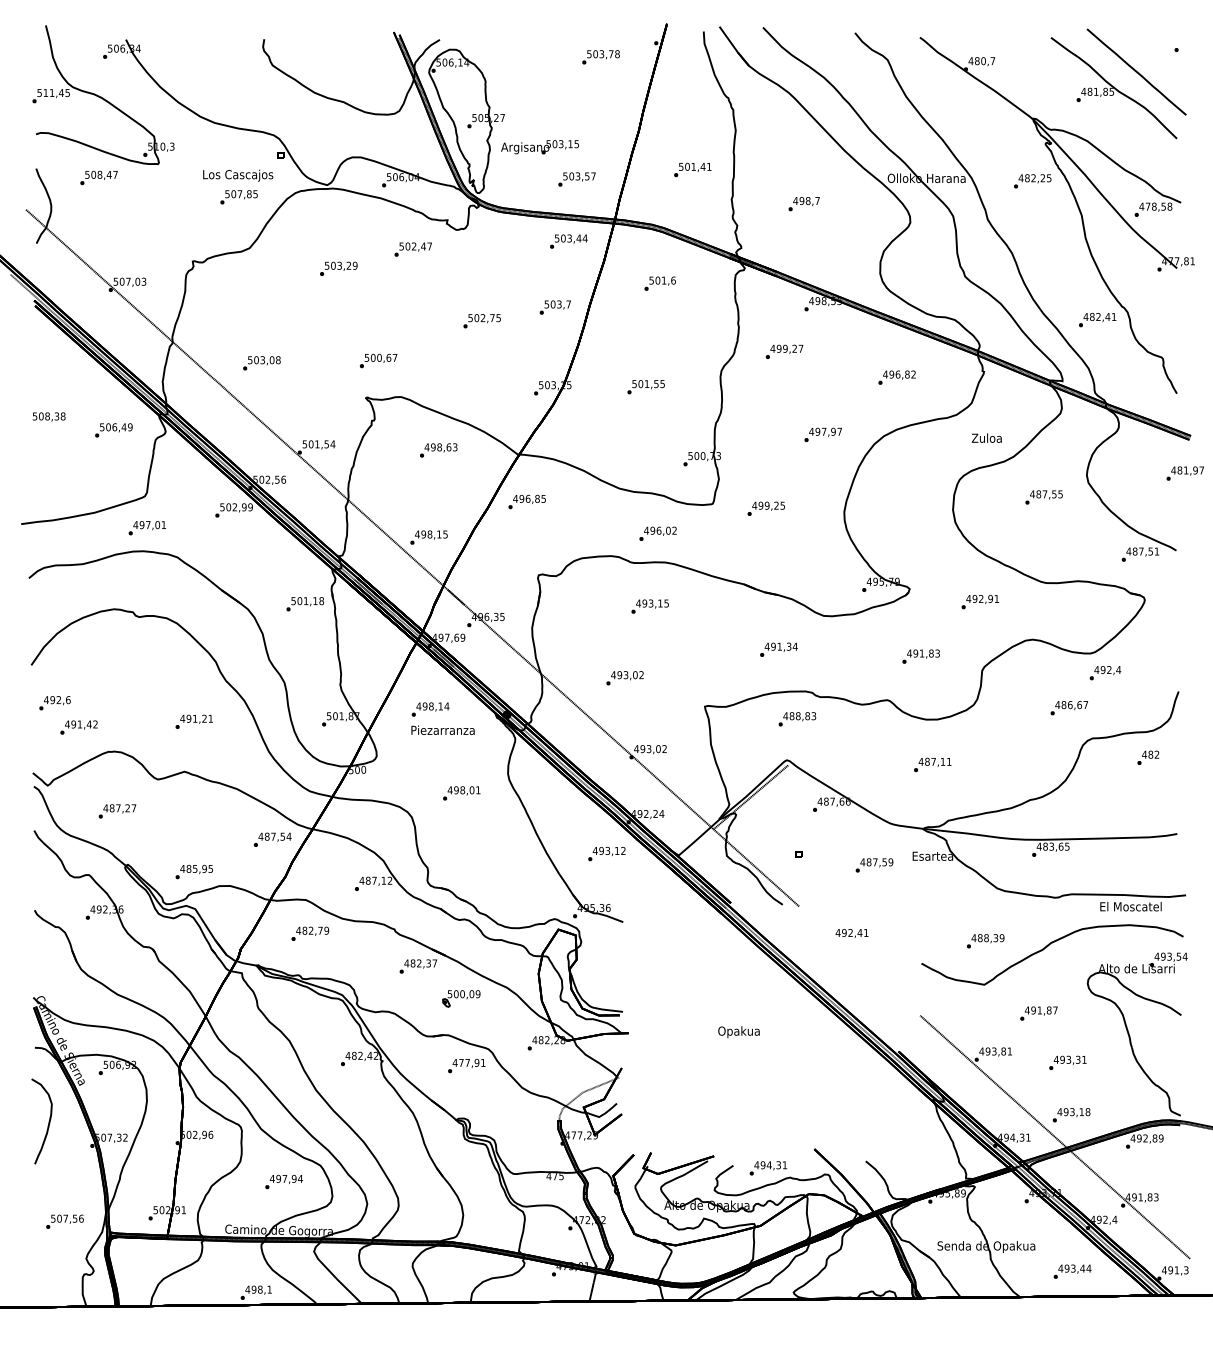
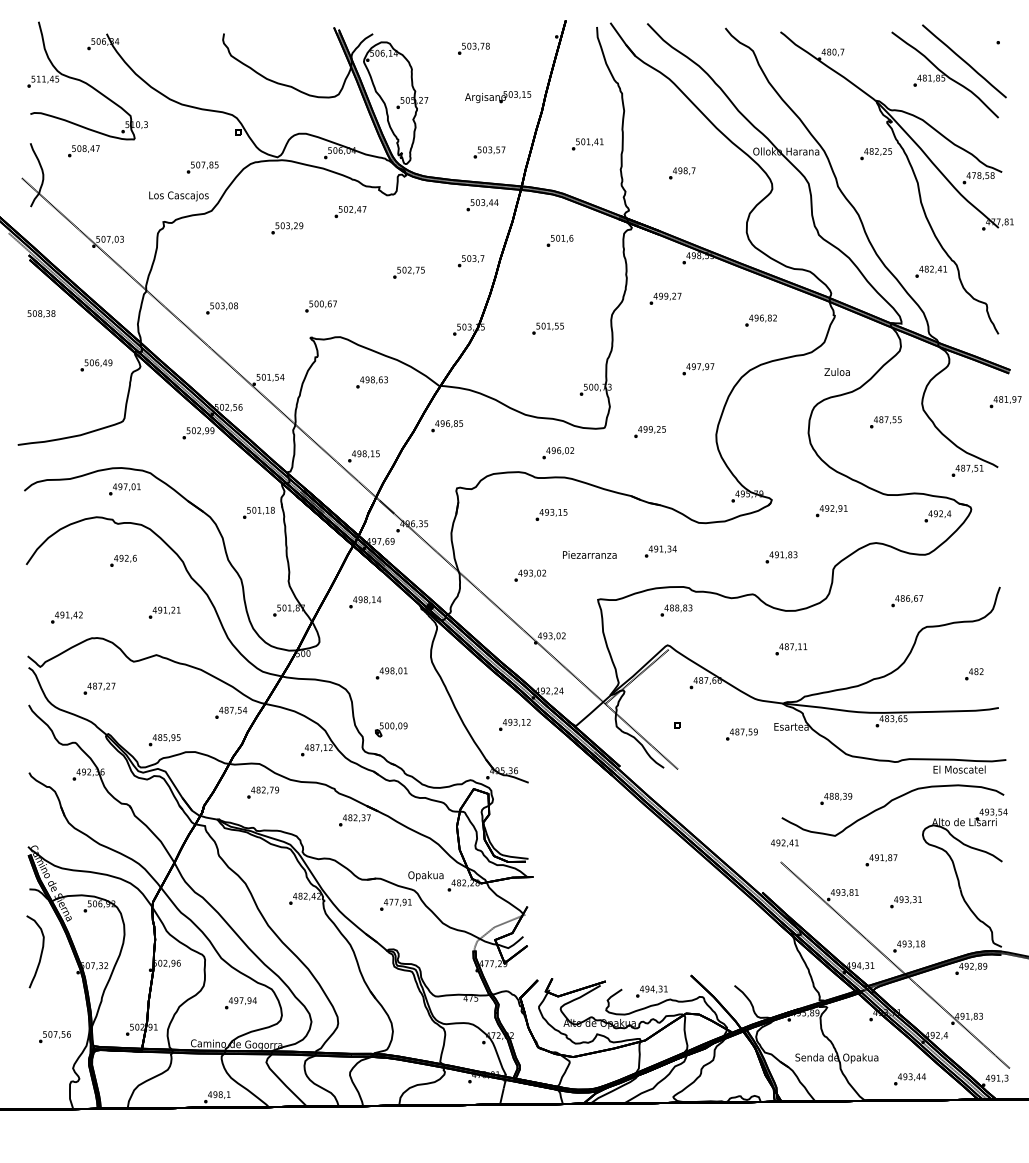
text: (600, 56) -> (473, 48), moved
text: (540, 147) -> (498, 97), moved
text: (237, 175) -> (178, 196), moved
text: (49, 416) -> (41, 313), moved
text: (146, 528) -> (124, 489), moved
text: (1104, 673) -> (937, 516), moved
text: (55, 702) -> (123, 560), moved
text: (442, 729) -> (589, 554), moved
text: (1148, 758) -> (974, 674), moved
text: (851, 933) -> (784, 843), moved
part: (460, 998) -> (390, 729), moved
text: (738, 1032) -> (425, 876), moved

